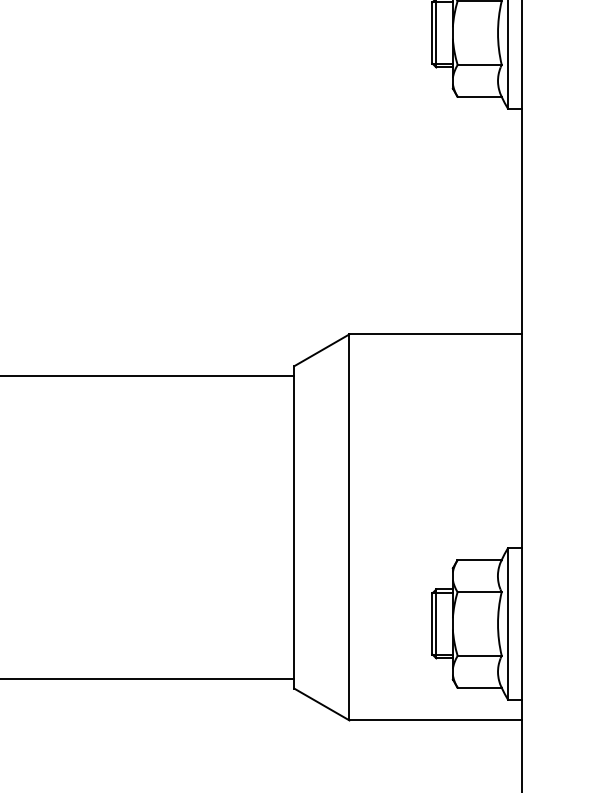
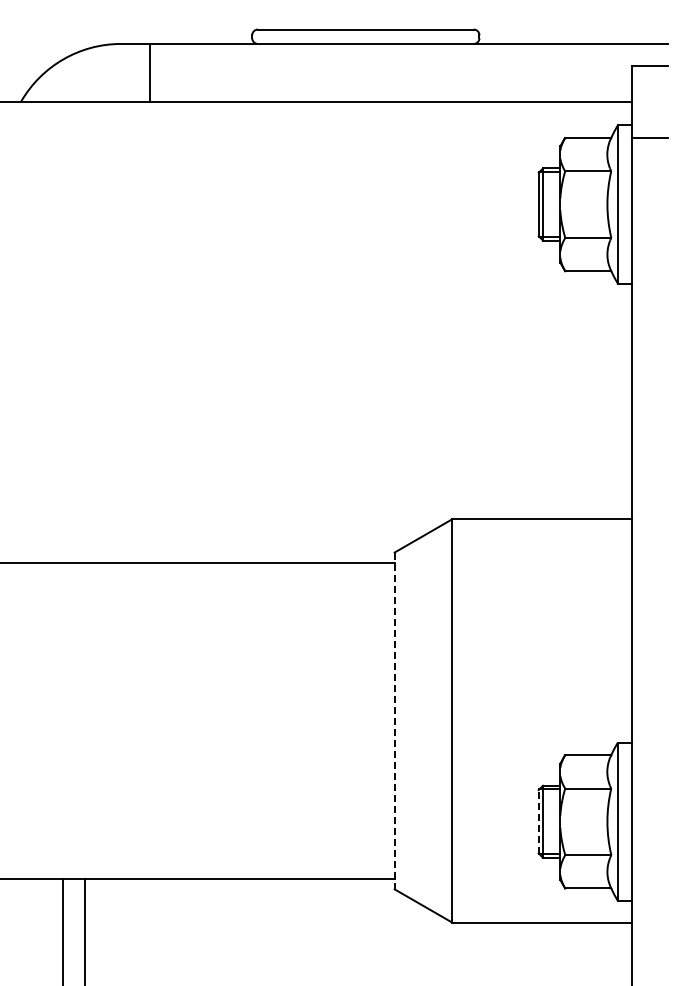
line: (294, 527) -> (394, 721), solid -> dashed
line: (432, 623) -> (538, 821), solid -> dashed

